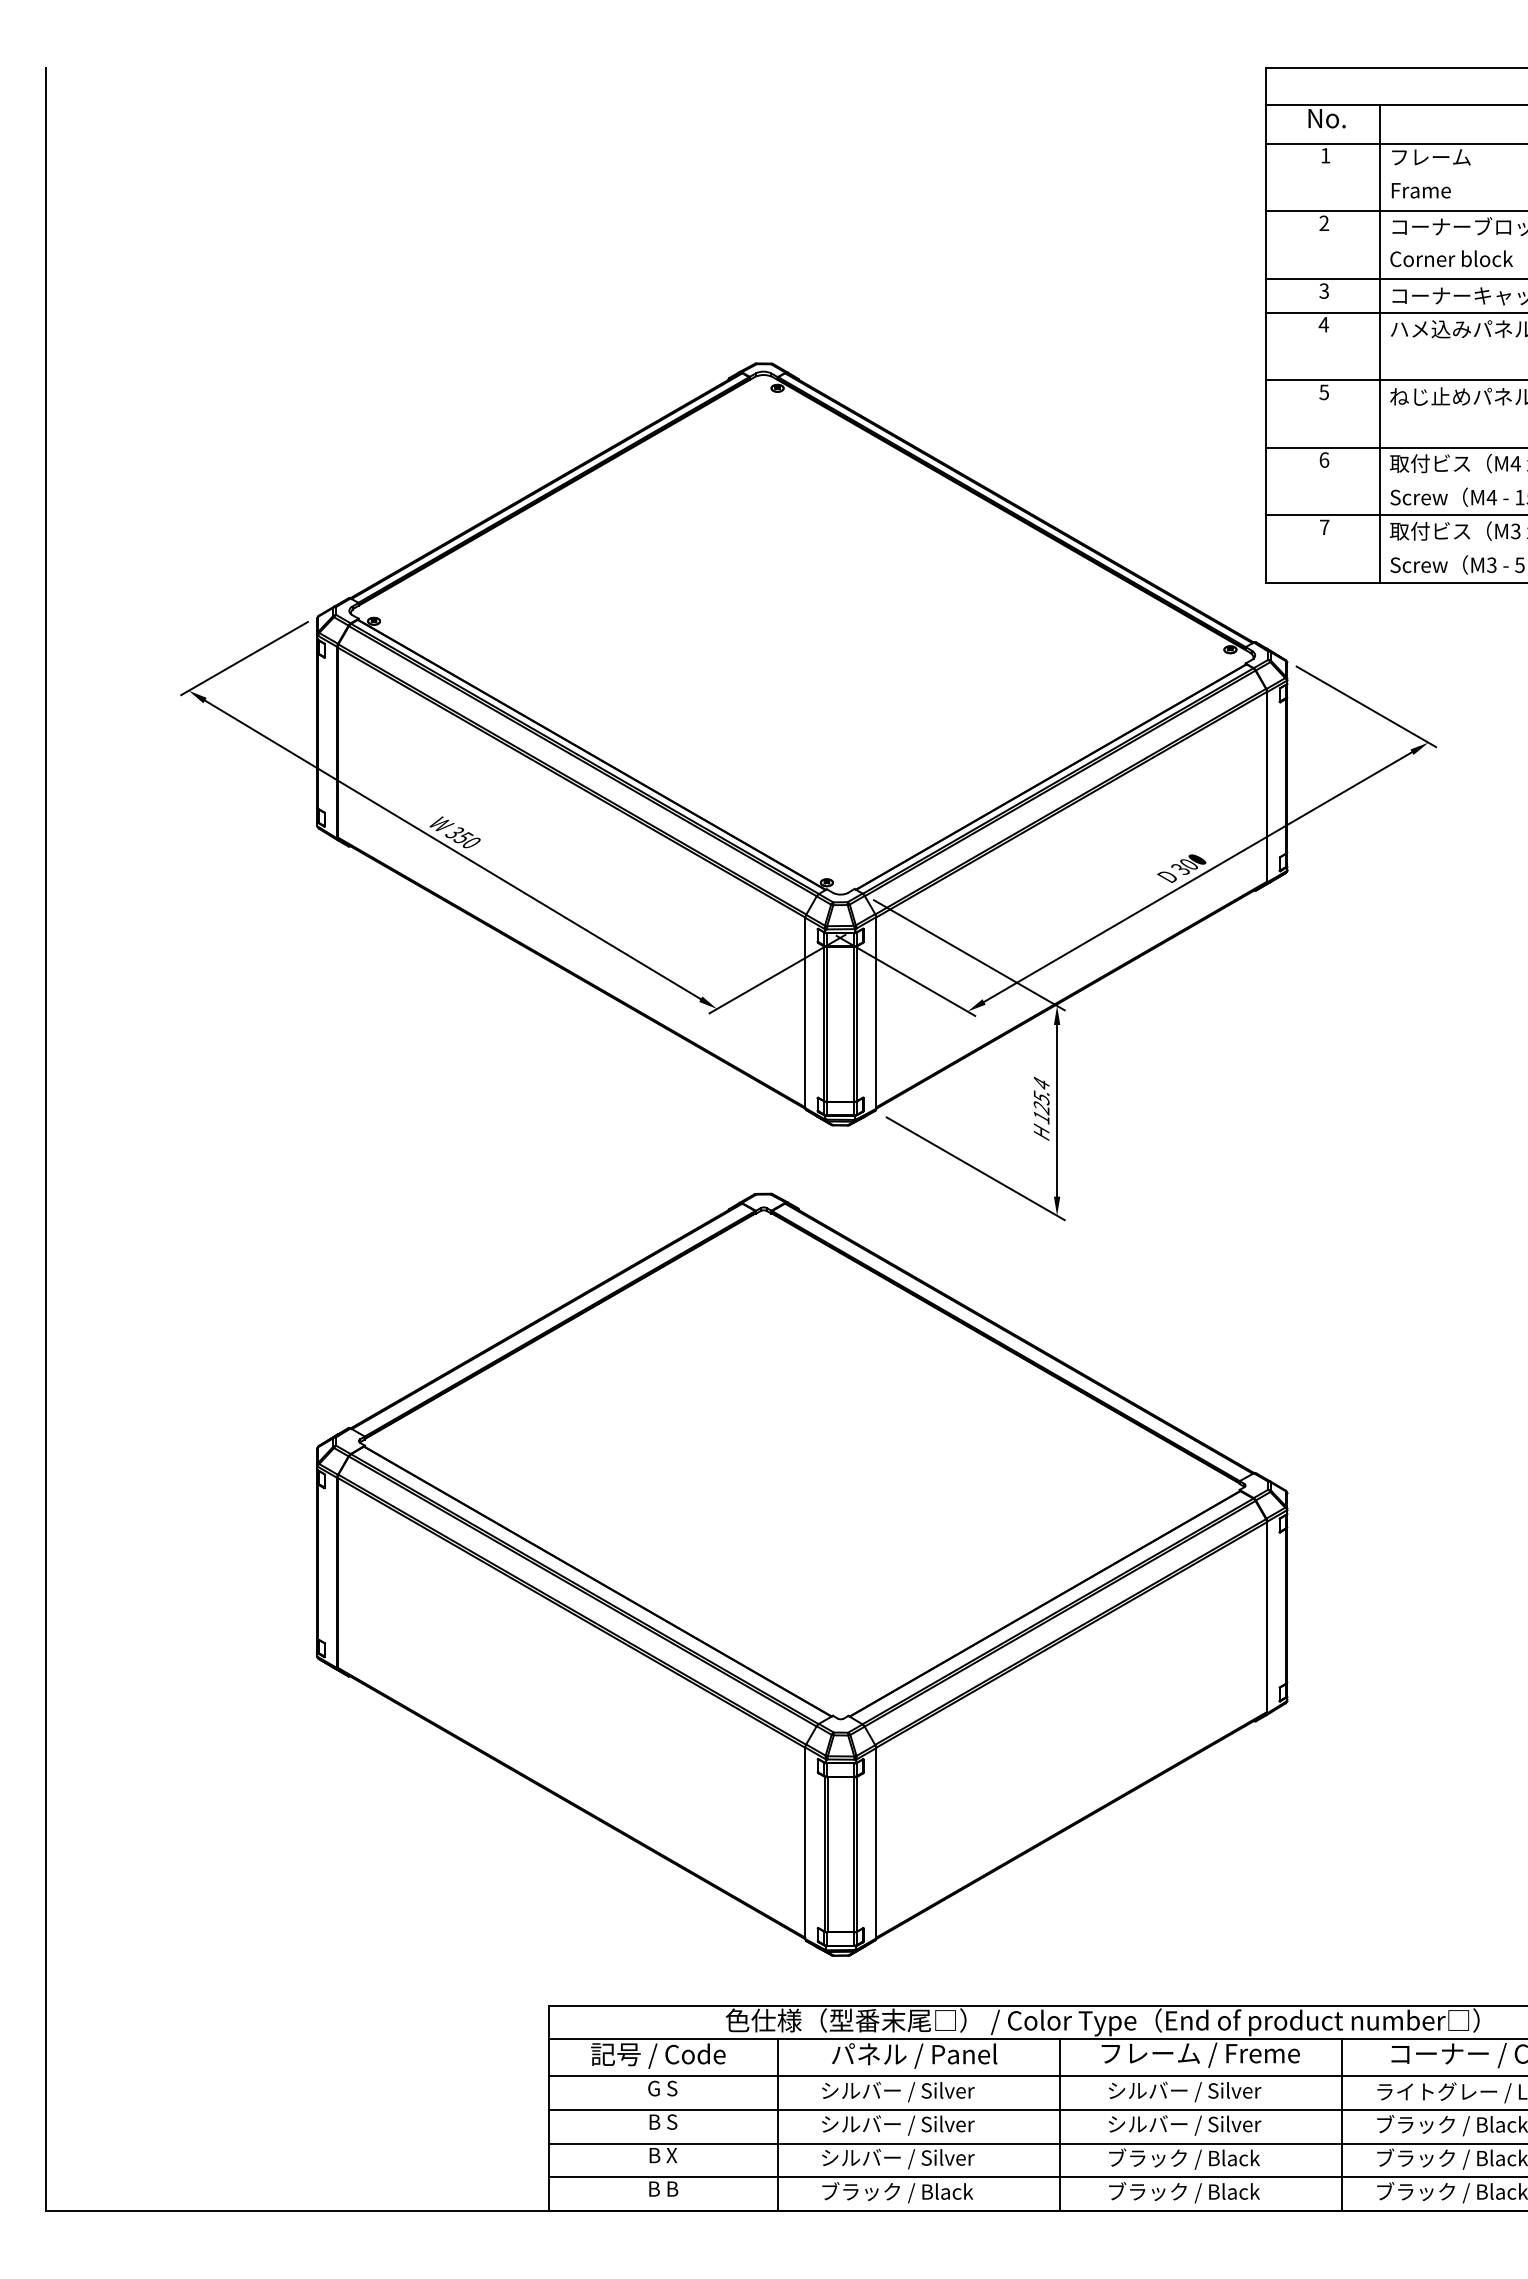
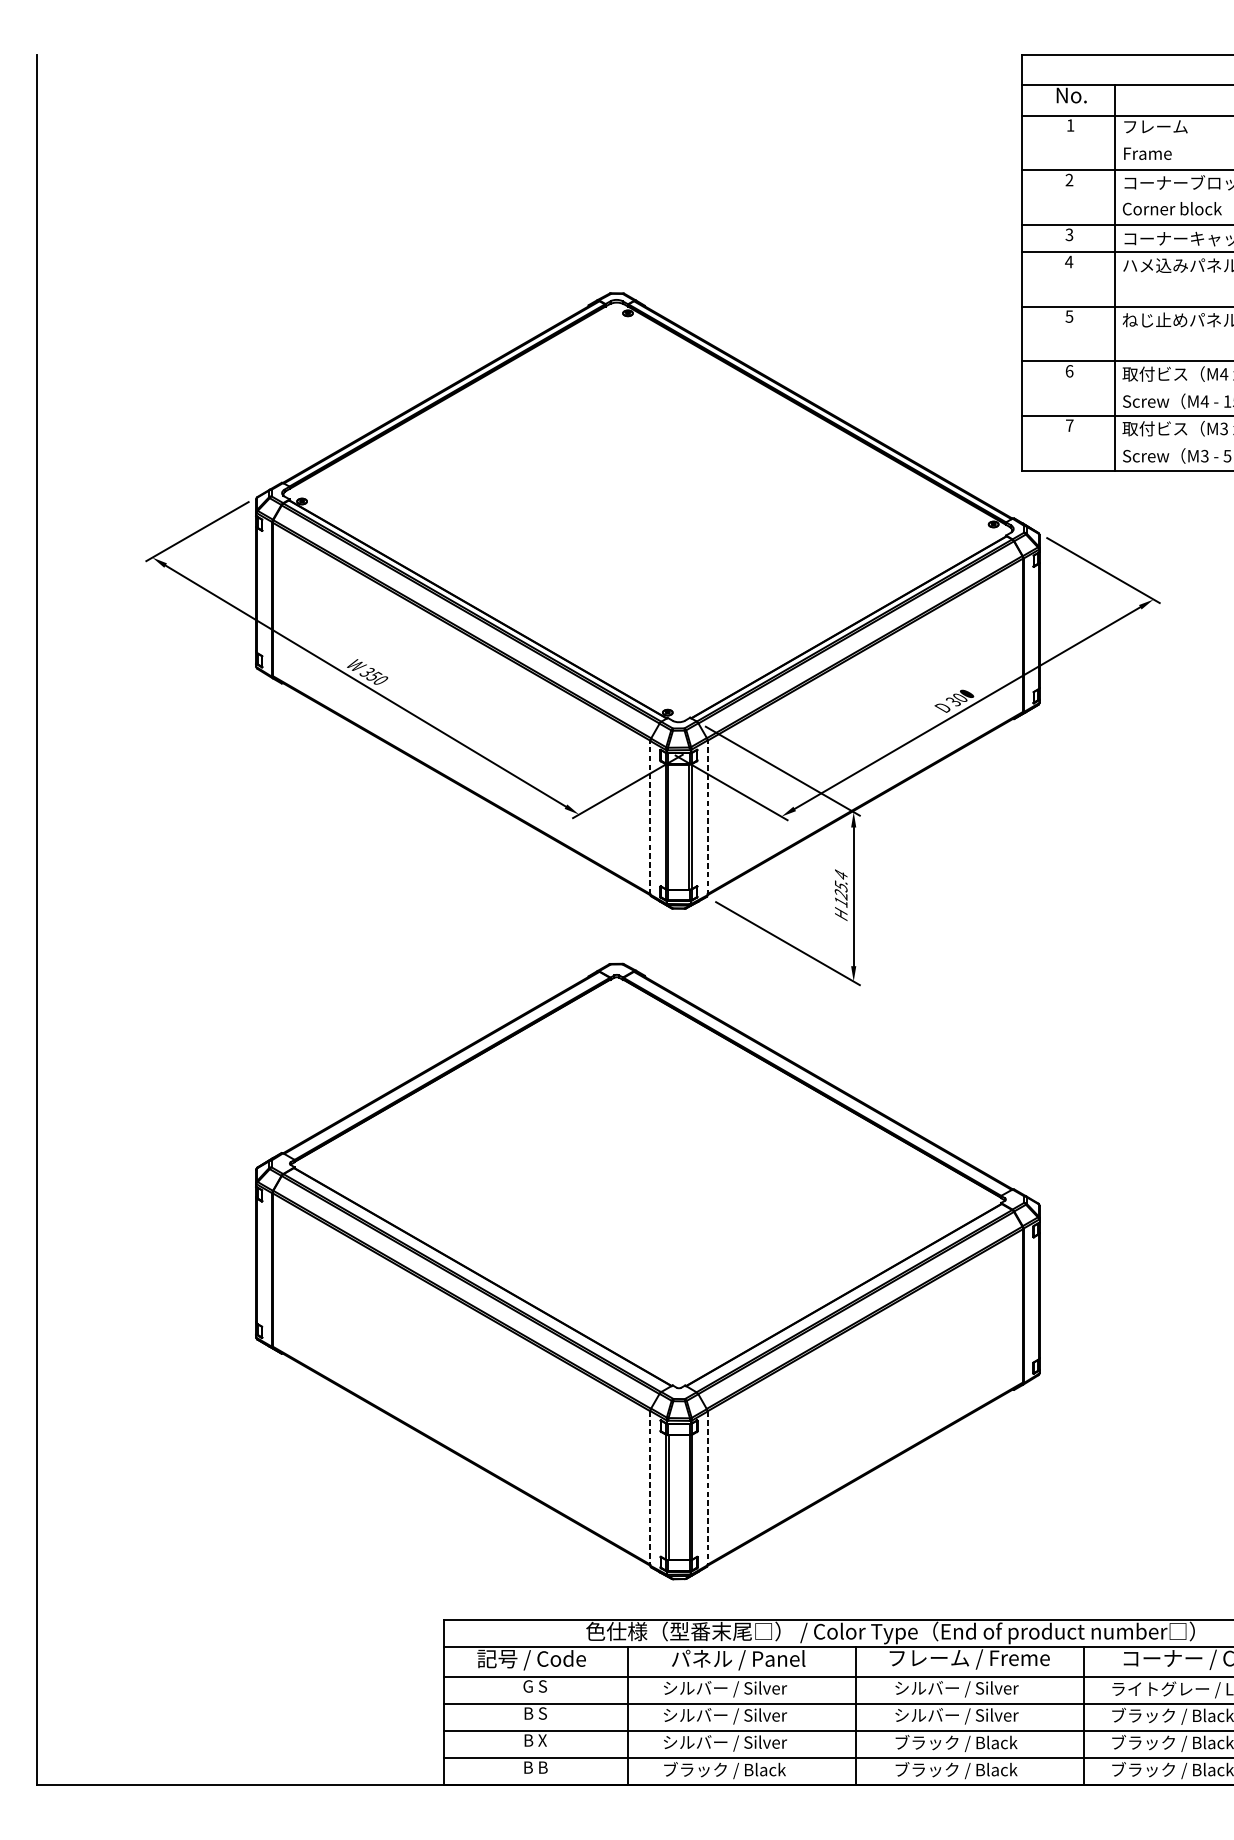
line: (805, 1012) -> (650, 817), solid -> dashed
line: (876, 1012) -> (707, 817), solid -> dashed
line: (805, 1843) -> (650, 1488), solid -> dashed
line: (876, 1843) -> (707, 1488), solid -> dashed

